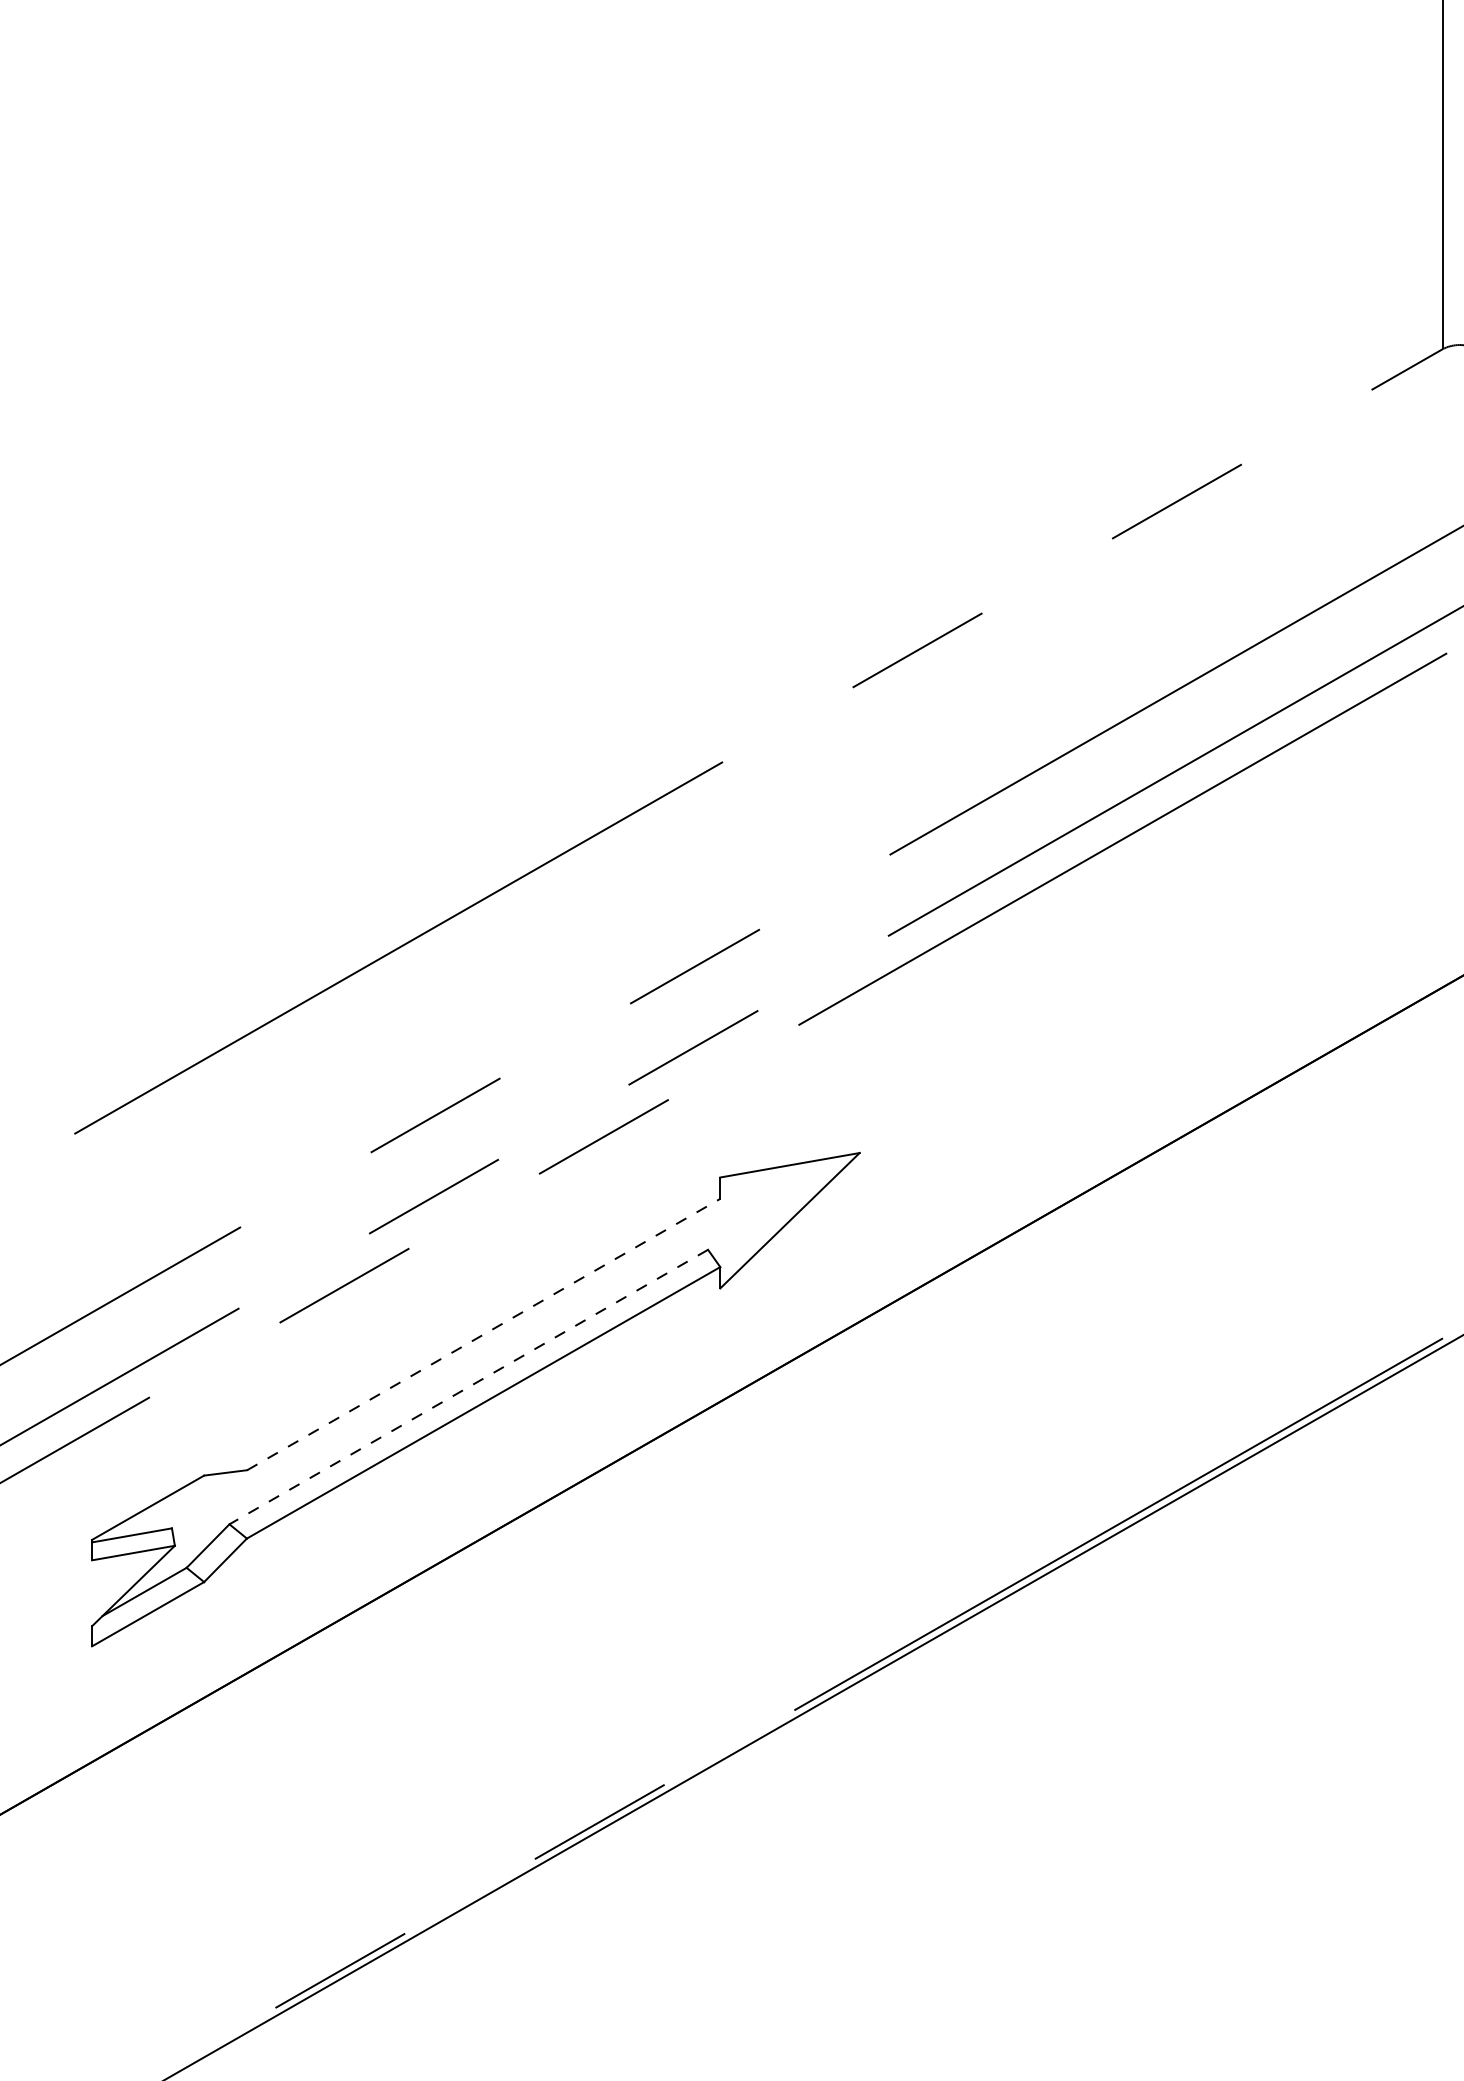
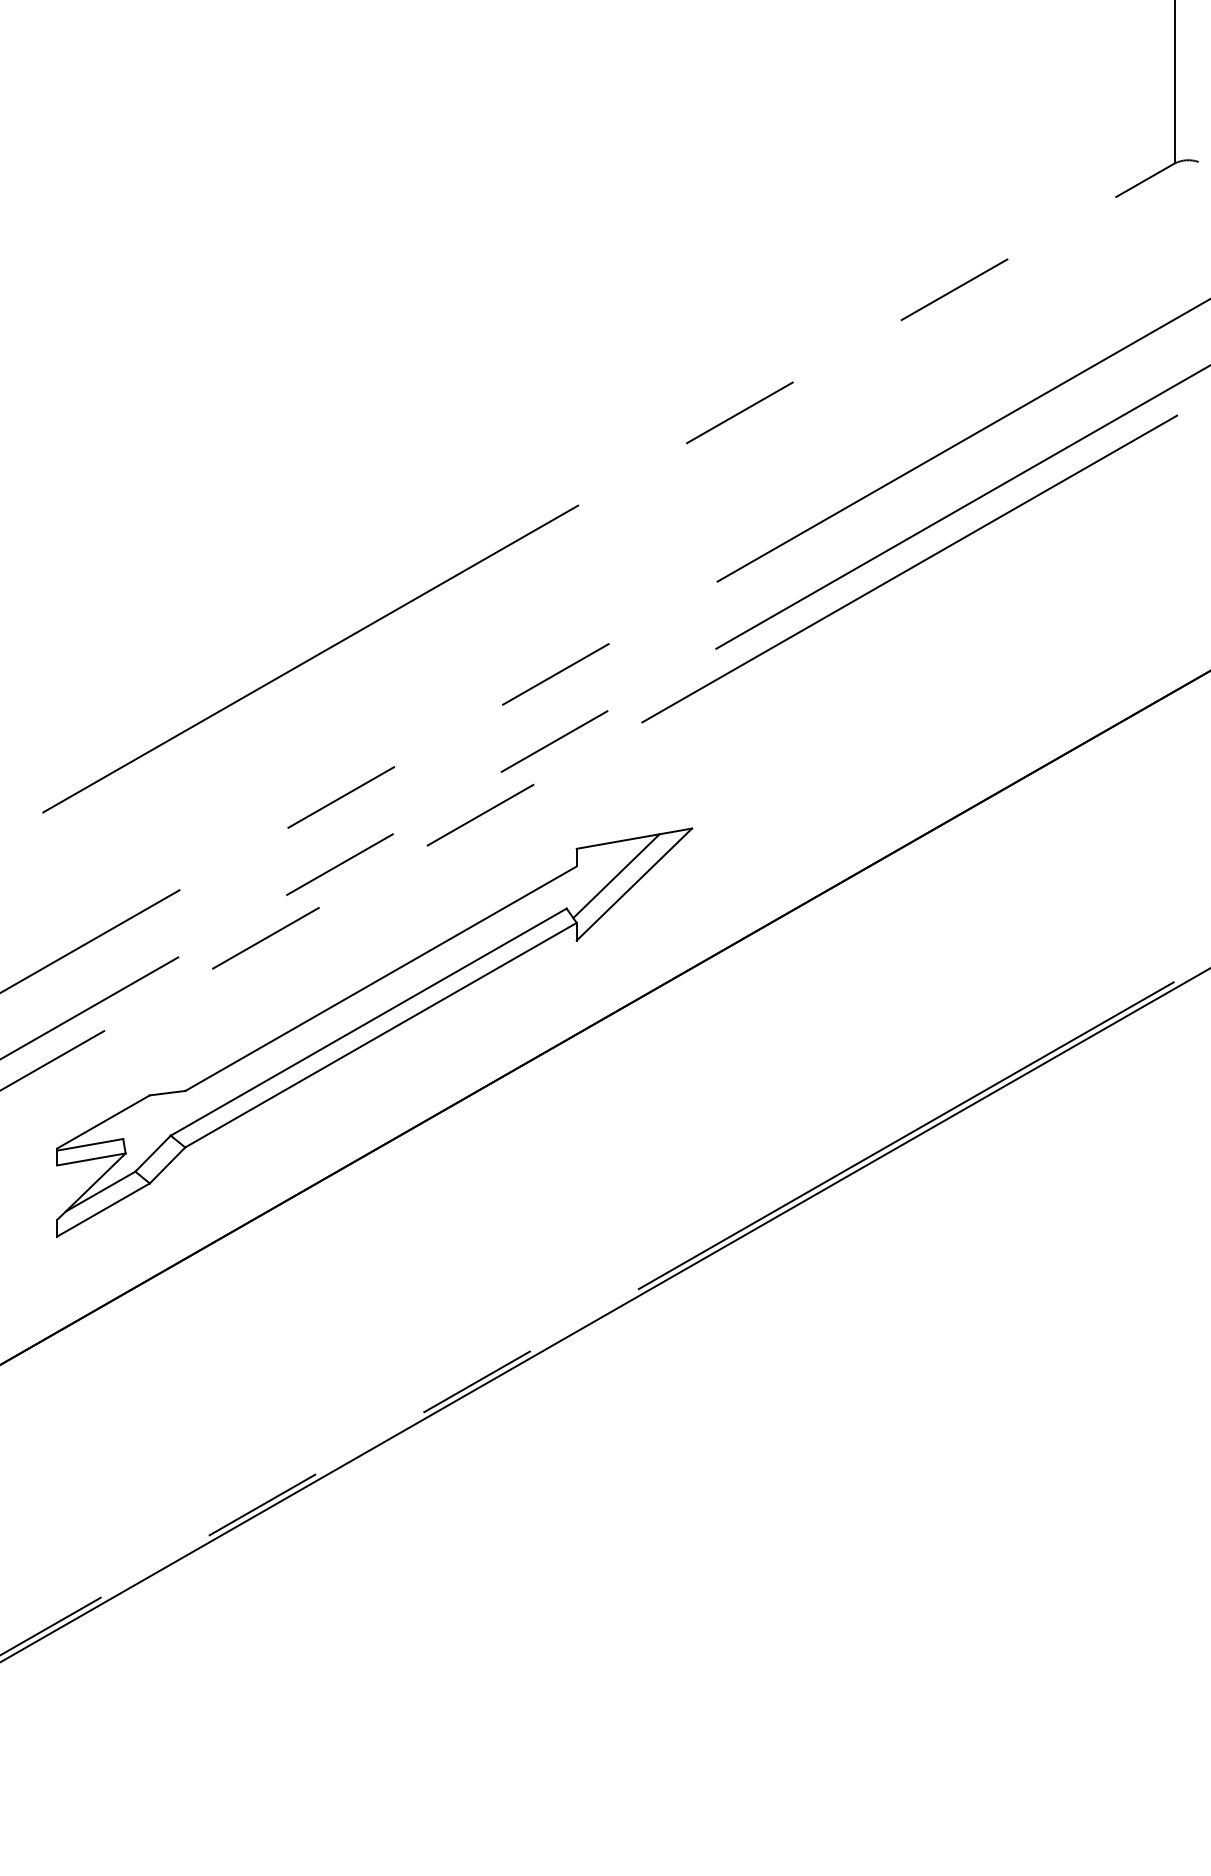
line: (768, 1210) -> (616, 876), added
line: (484, 1334) -> (381, 978), dashed -> solid
line: (468, 1387) -> (368, 1022), dashed -> solid

